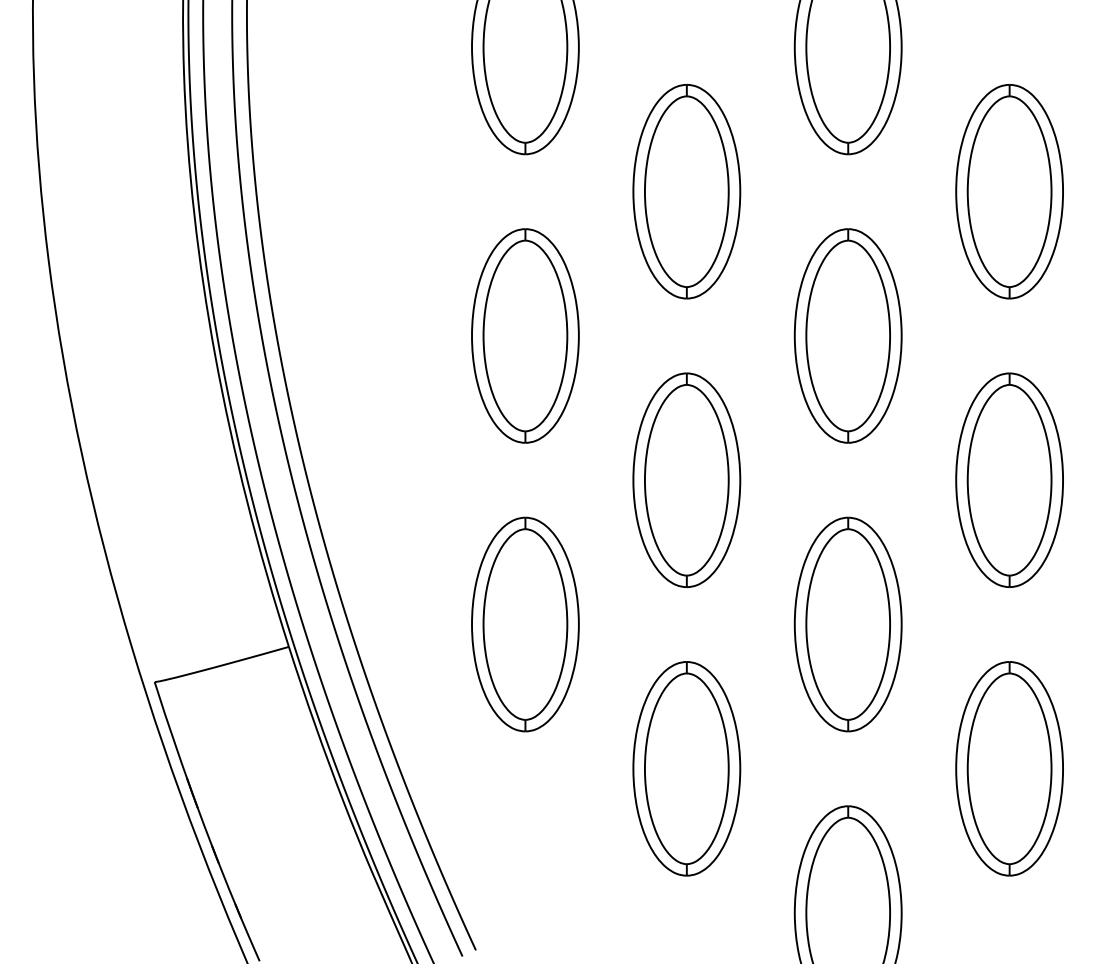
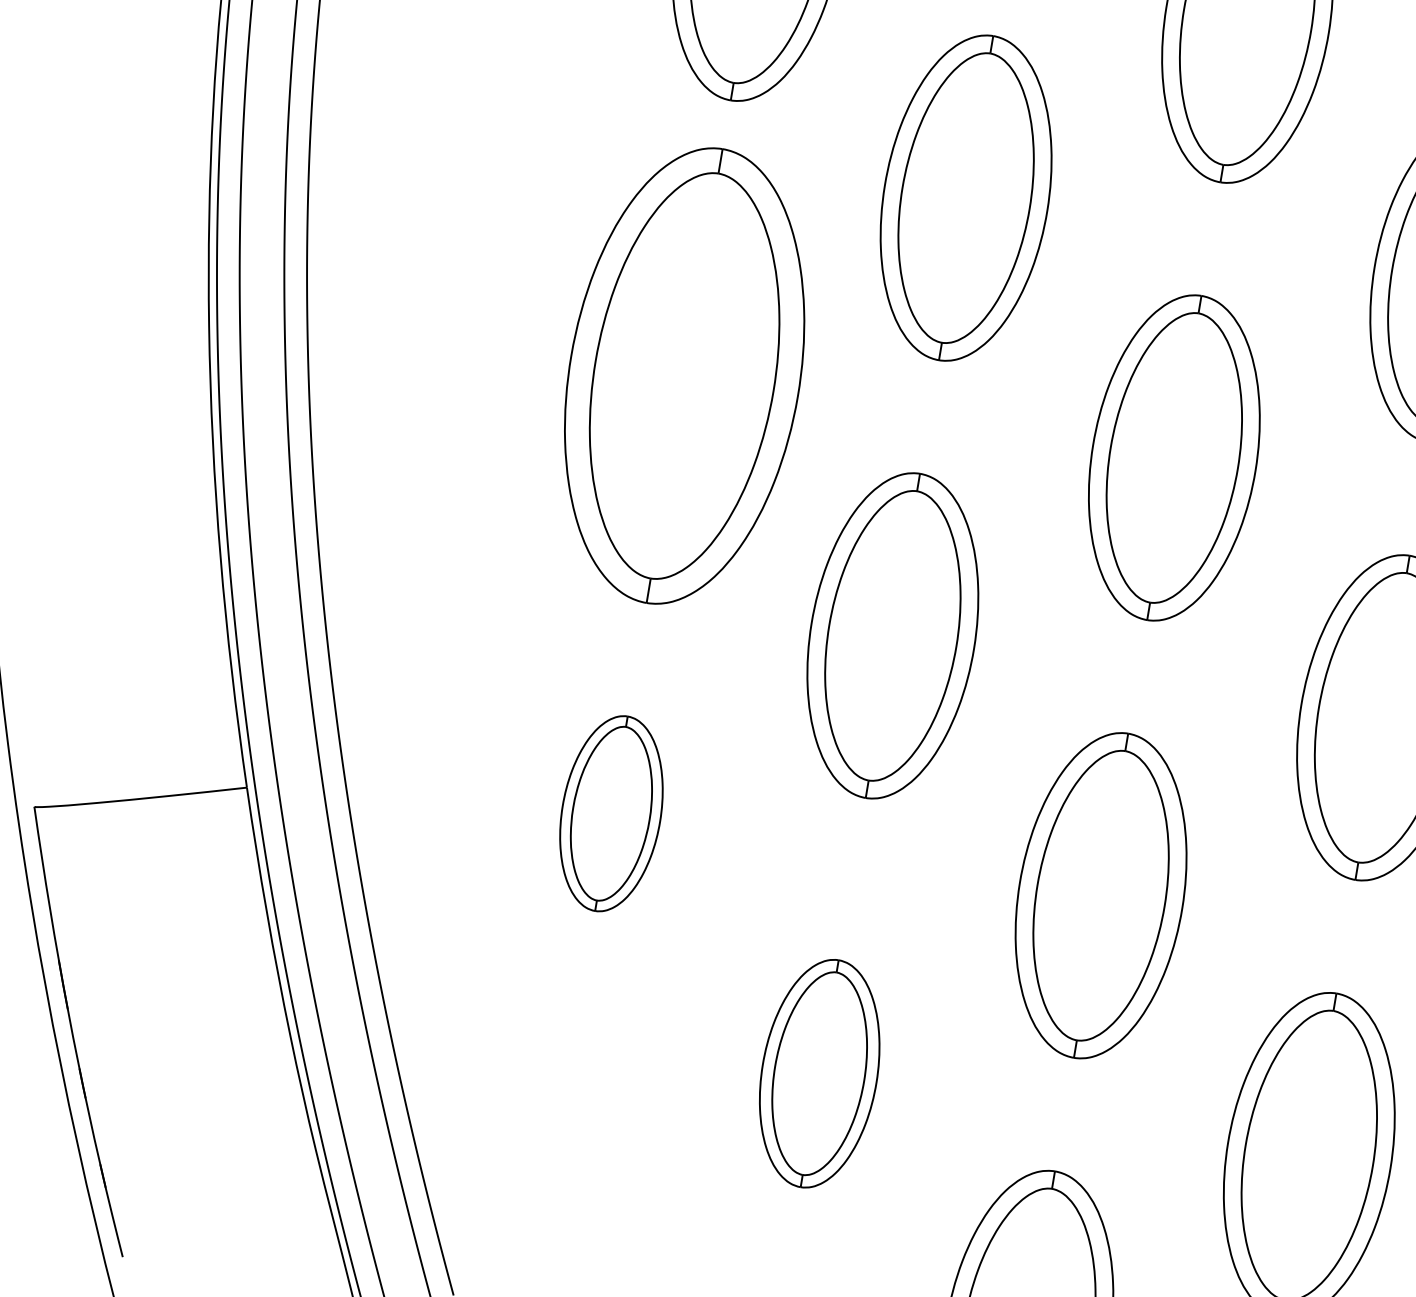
part: (525, 335) -> (684, 375), size x1.4
part: (525, 624) -> (611, 813), size x0.6
part: (686, 768) -> (819, 1073), size x0.7

